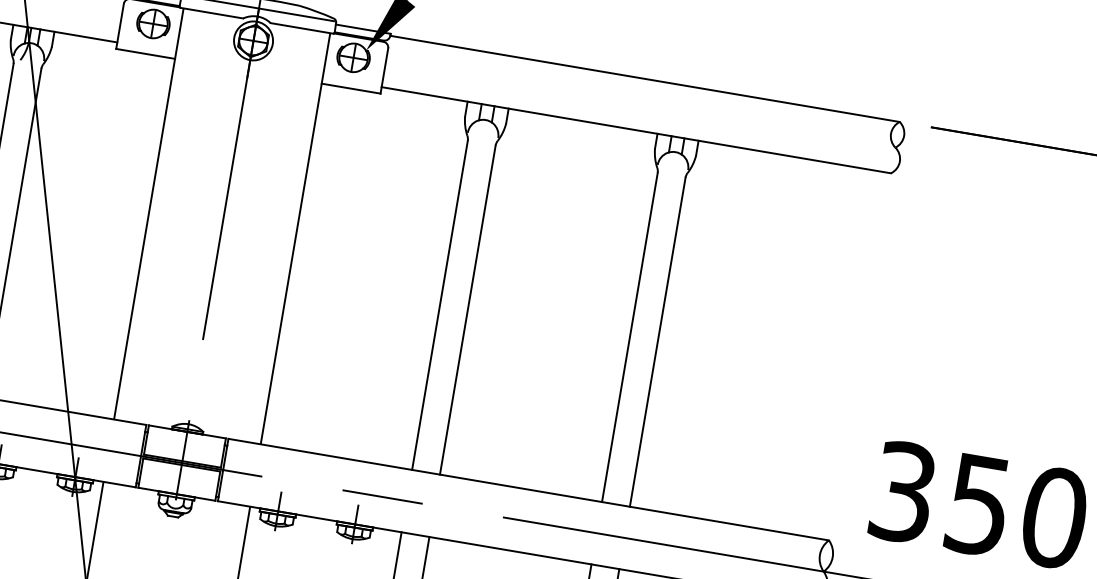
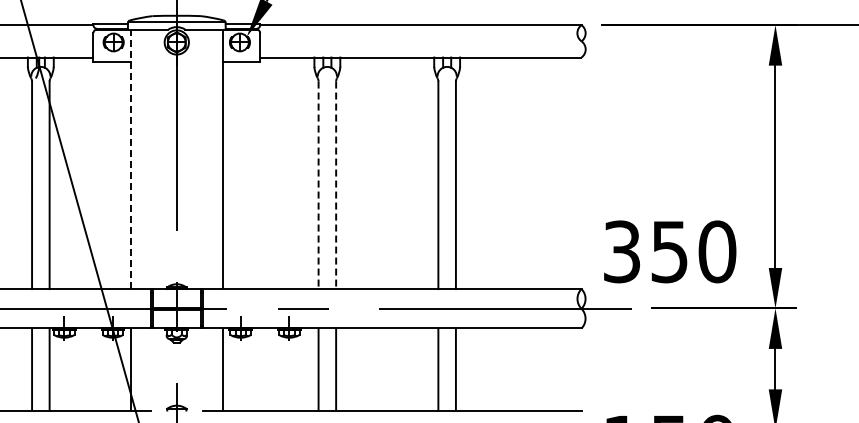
line: (148, 214) -> (130, 159), solid -> dashed
line: (439, 305) -> (318, 185), solid -> dashed
line: (468, 310) -> (336, 185), solid -> dashed

